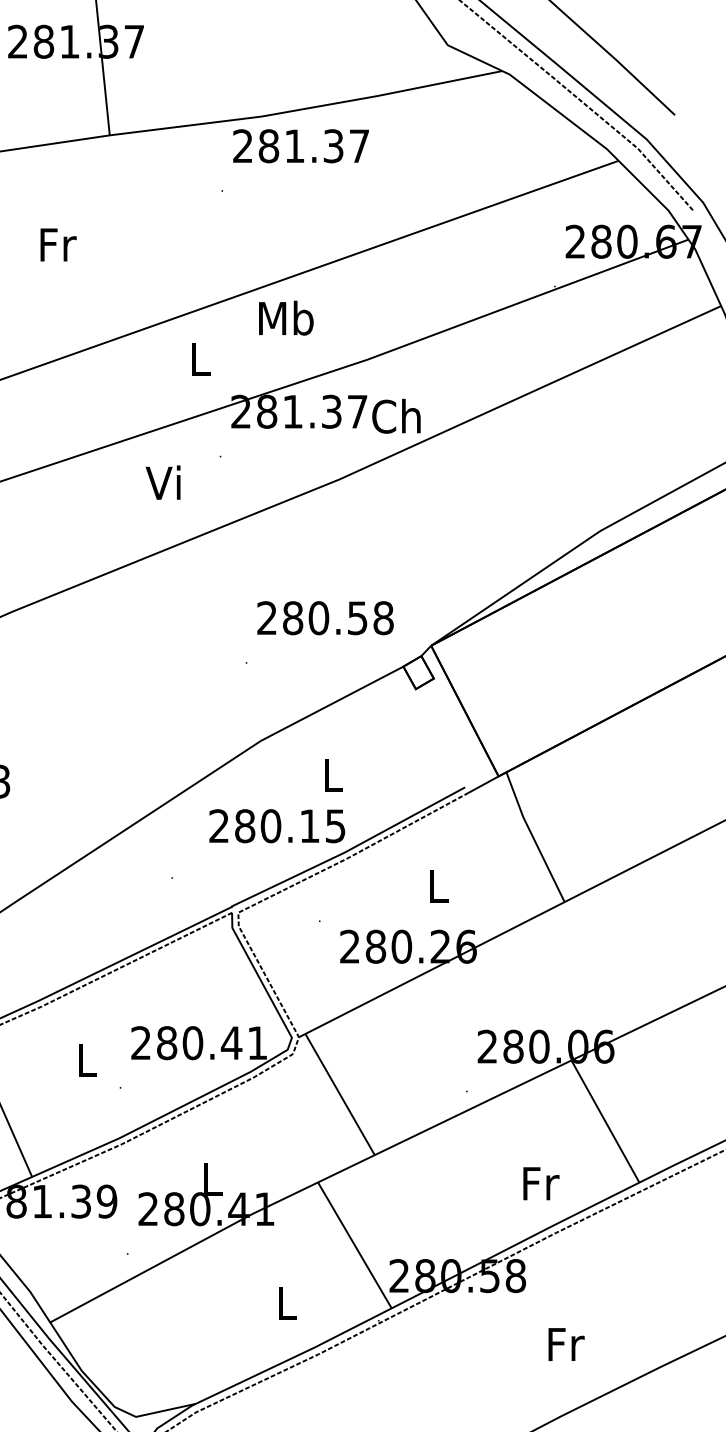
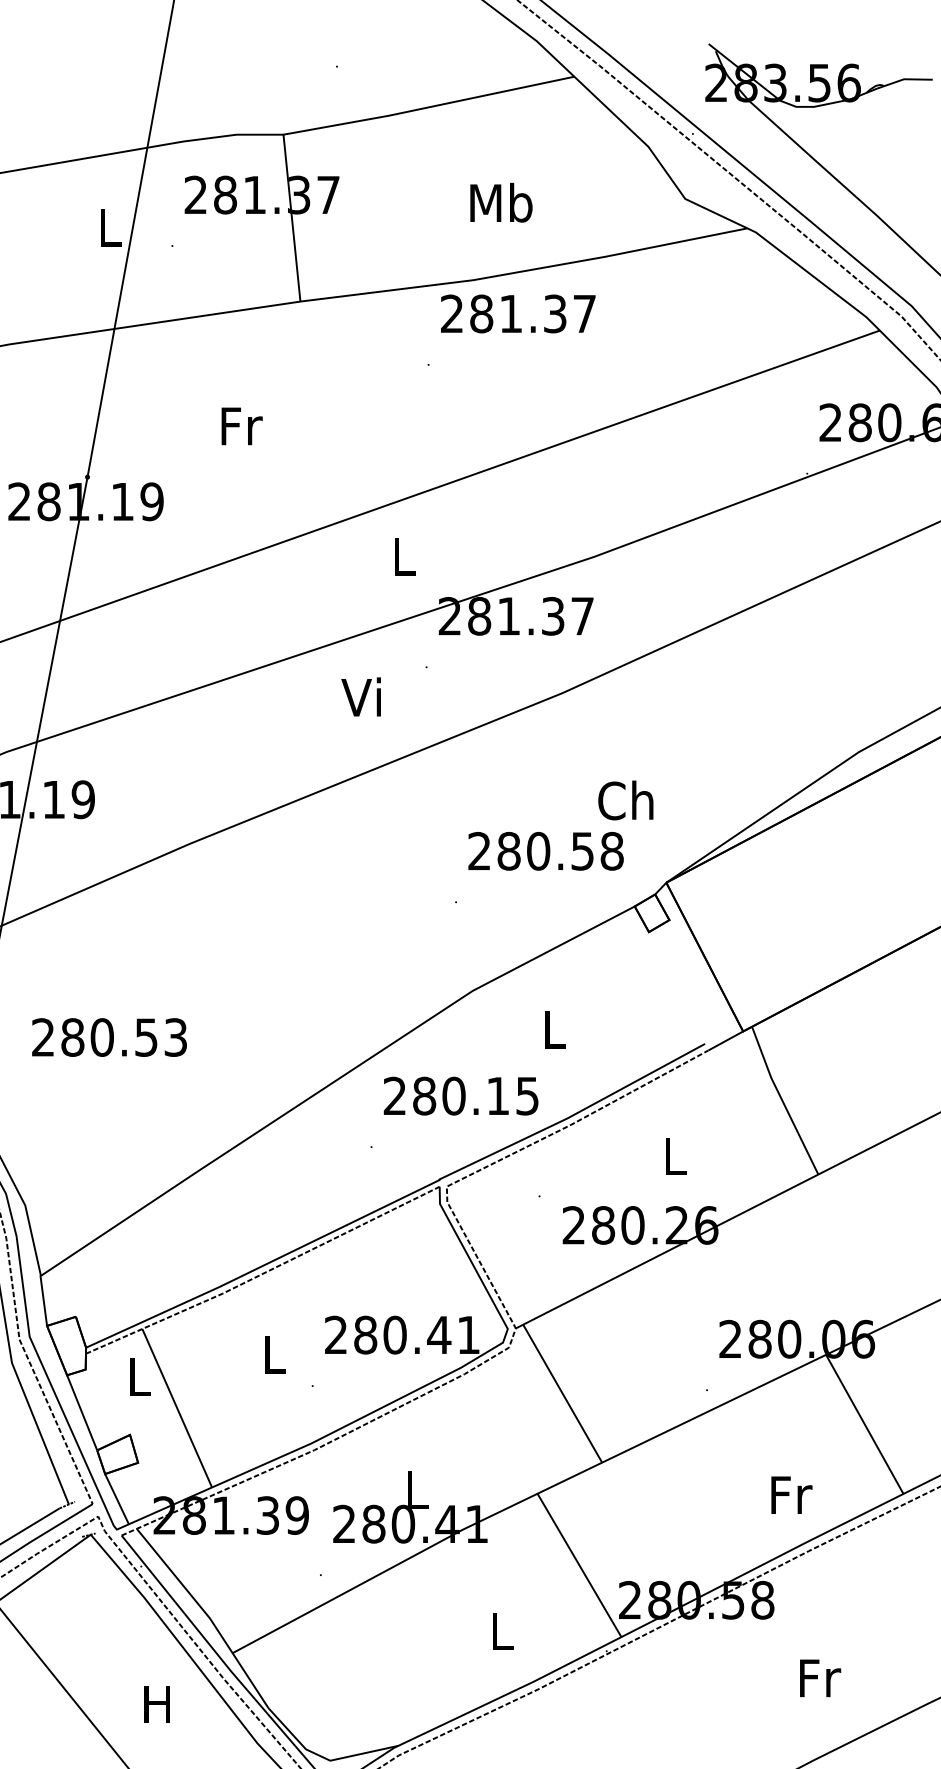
text: (286, 317) -> (501, 202), moved
text: (396, 416) -> (625, 800), moved
text: (276, 825) -> (460, 1095), moved

